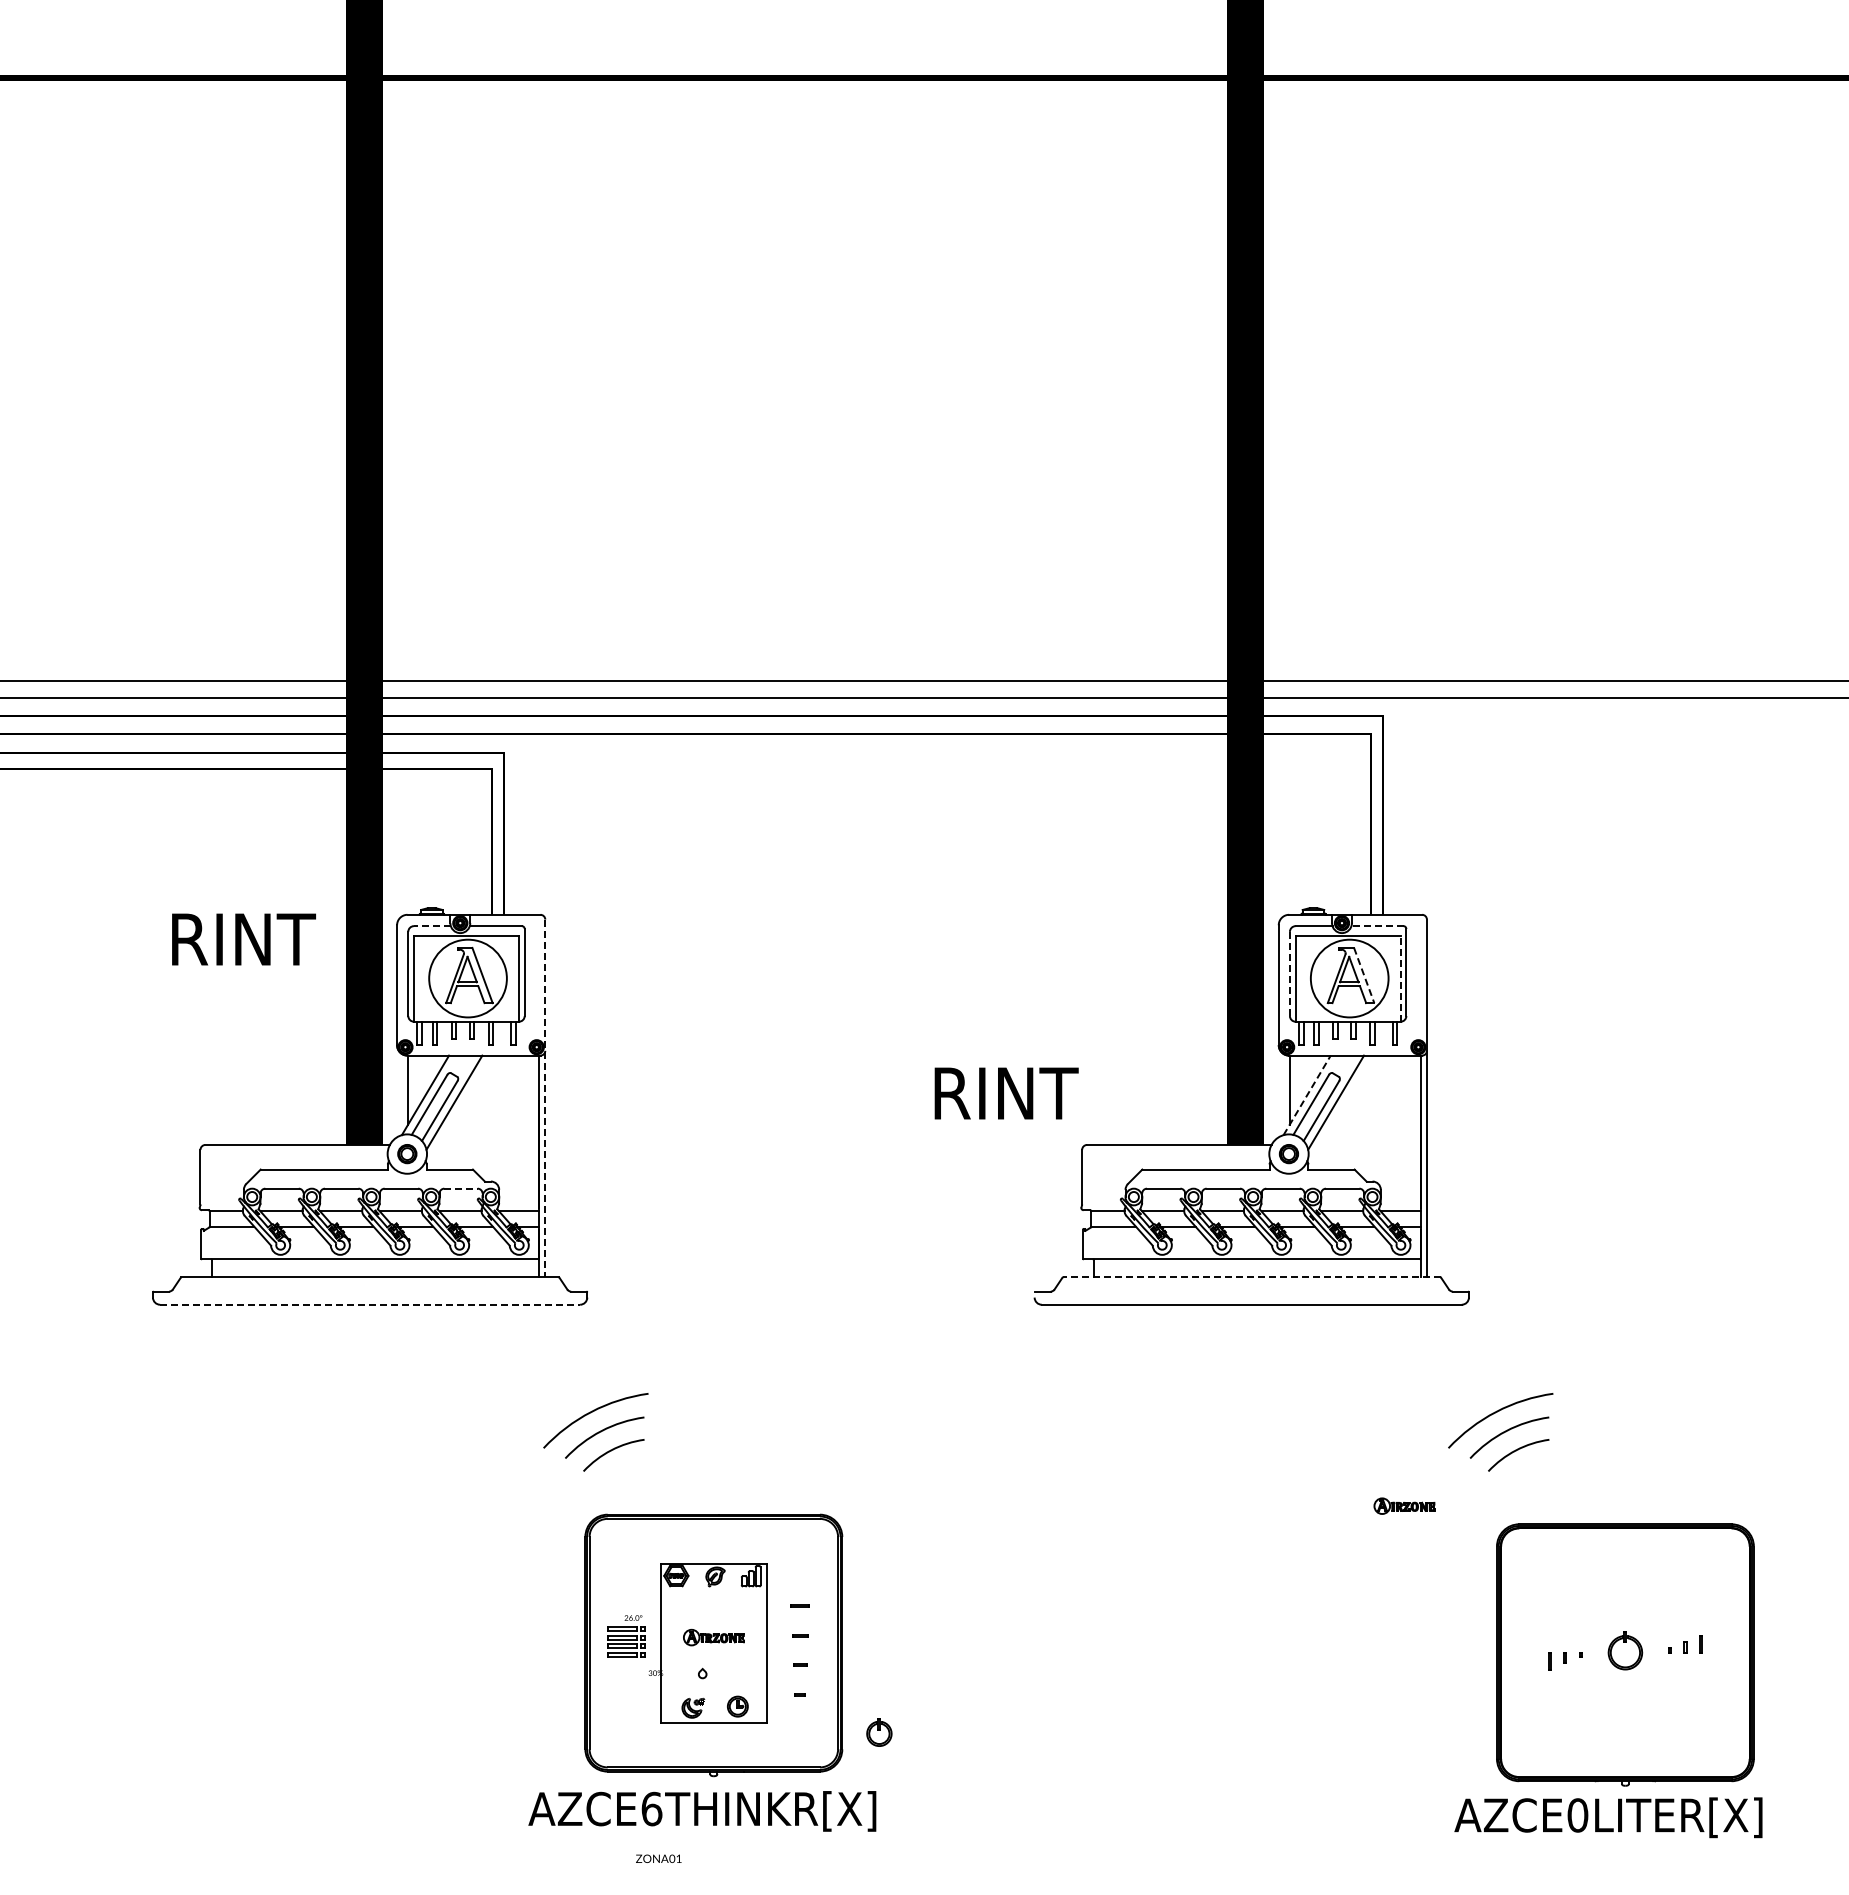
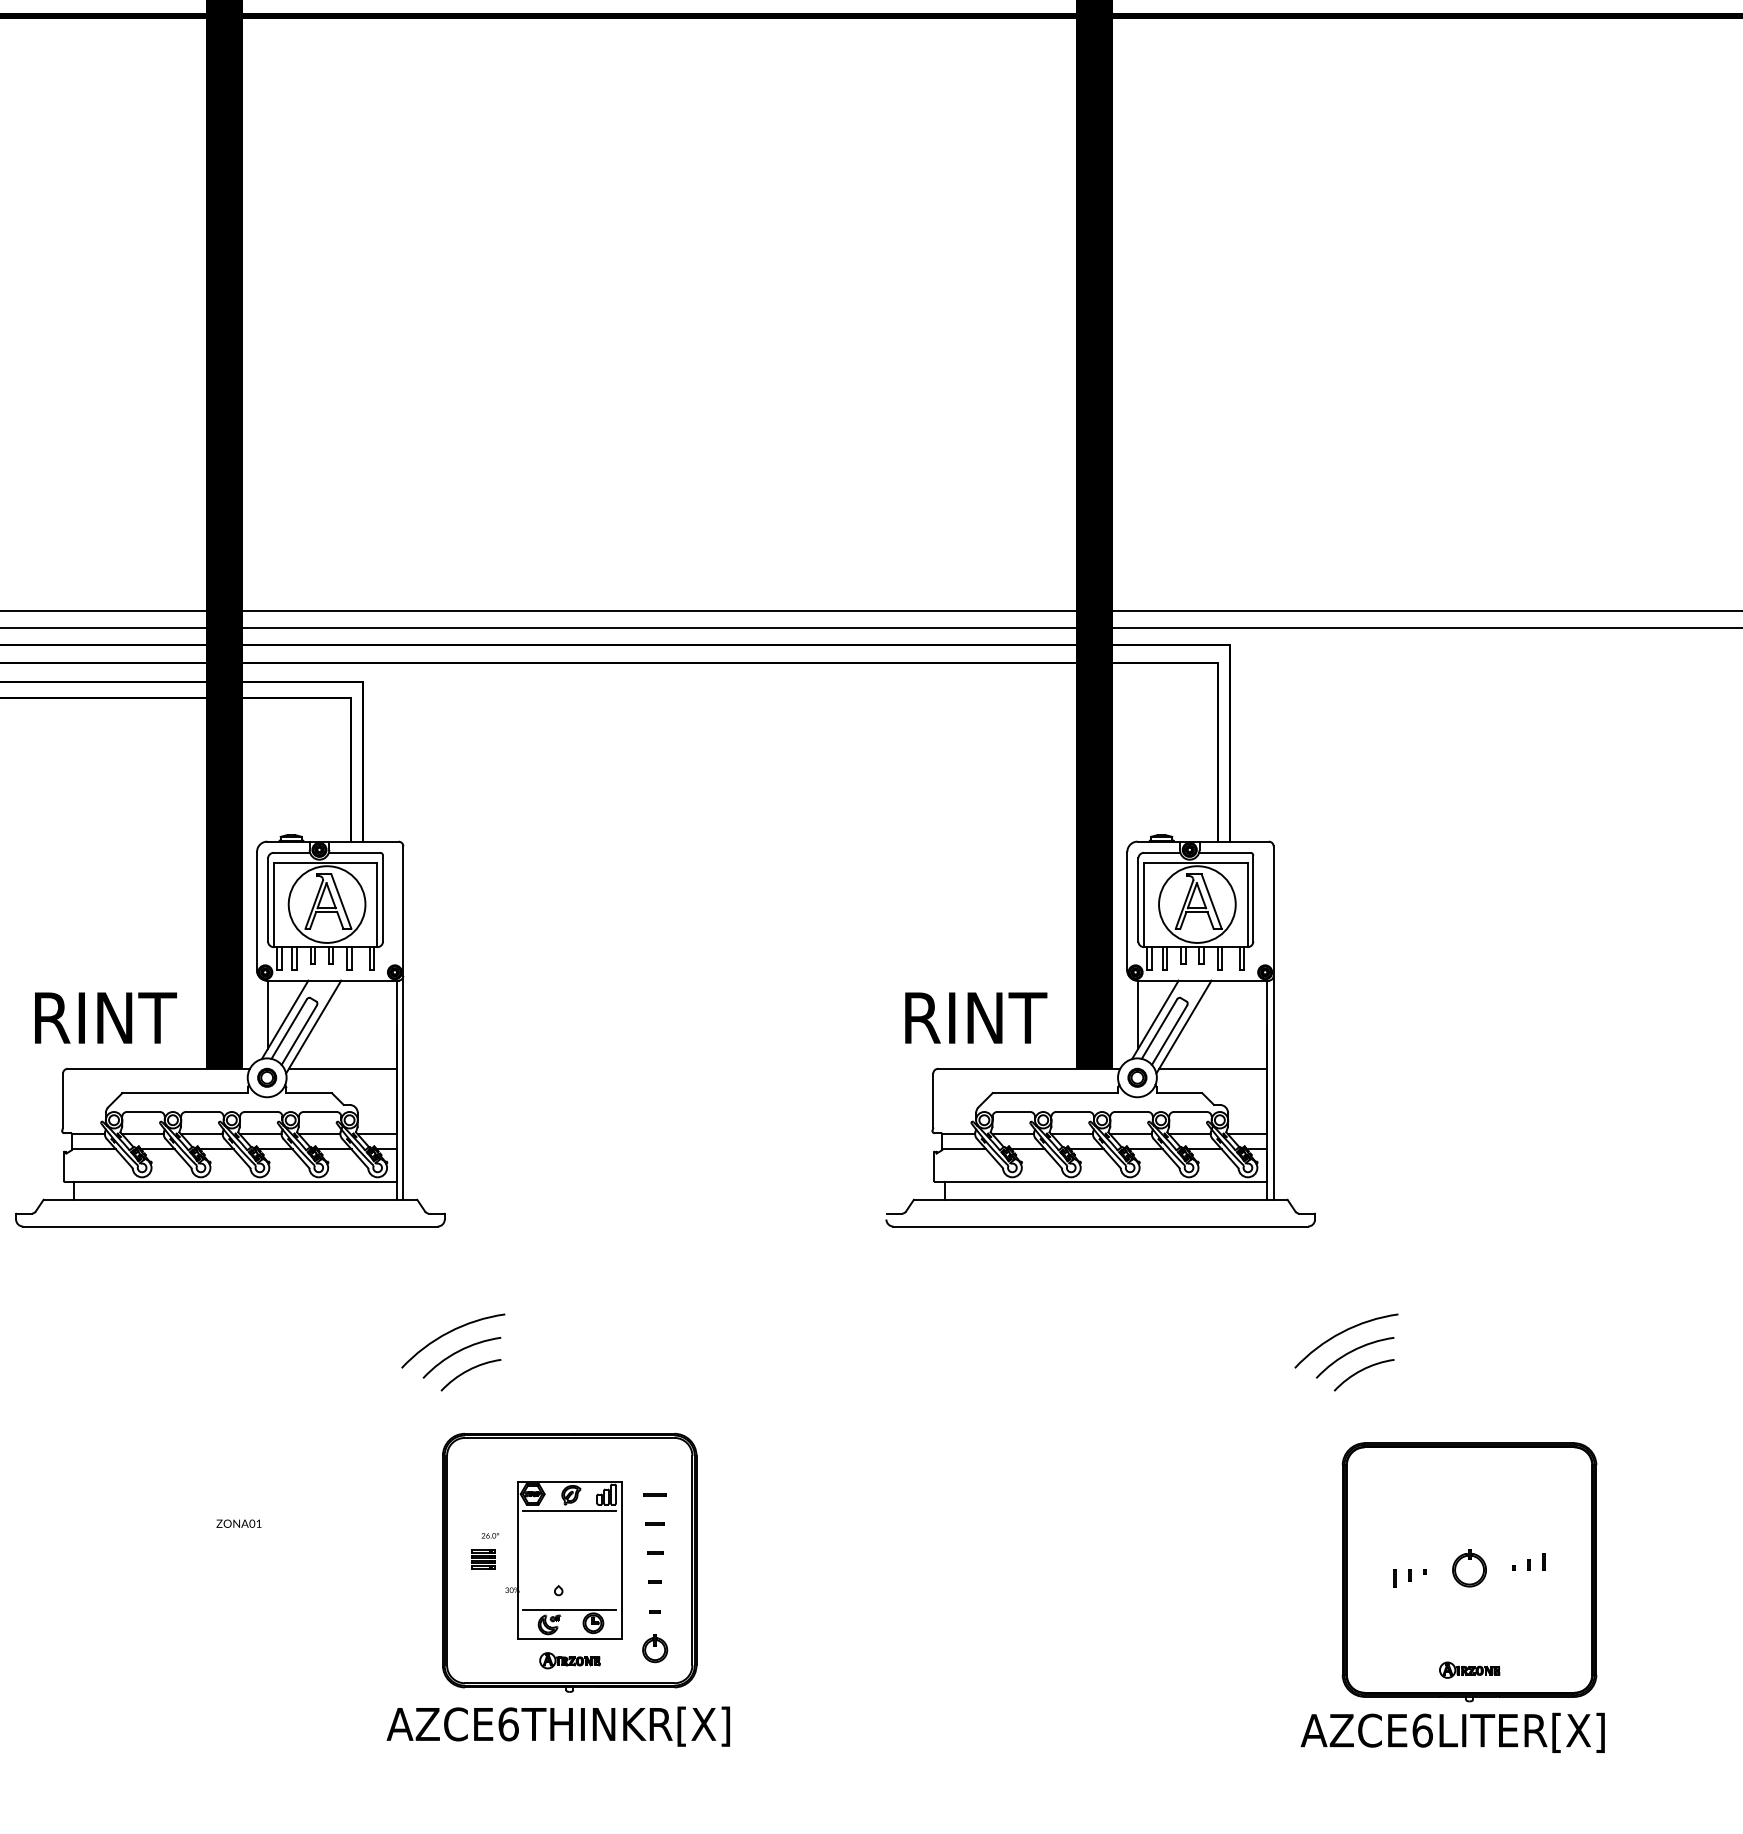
line: (431, 926) -> (291, 853), dashed -> solid
line: (1377, 926) -> (1224, 853), dashed -> solid
text: (243, 939) -> (105, 1018), moved
line: (1289, 974) -> (1137, 900), dashed -> solid
line: (1364, 975) -> (1211, 901), dashed -> solid
line: (1400, 979) -> (1247, 905), dashed -> solid
text: (1006, 1093) -> (976, 1018), moved
line: (1307, 1094) -> (1155, 1019), dashed -> solid
line: (545, 1098) -> (403, 1022), dashed -> solid
line: (483, 1144) -> (342, 1068), added
line: (1365, 1144) -> (1212, 1068), added
line: (461, 1188) -> (320, 1111), dashed -> solid
line: (1251, 1277) -> (1100, 1199), dashed -> solid
line: (370, 1304) -> (230, 1226), dashed -> solid
part: (1404, 1505) -> (1469, 1669), moved
line: (800, 1575) -> (655, 1493), added
line: (713, 1593) -> (569, 1511), added
part: (713, 1637) -> (569, 1660), moved
part: (626, 1641) -> (483, 1558), size x0.62
line: (713, 1693) -> (569, 1610), added
part: (879, 1732) -> (655, 1648), moved
text: (1577, 1815) -> (1422, 1730), AZCE0LITER[X] -> AZCE6LITER[X]
text: (658, 1858) -> (238, 1523), moved

